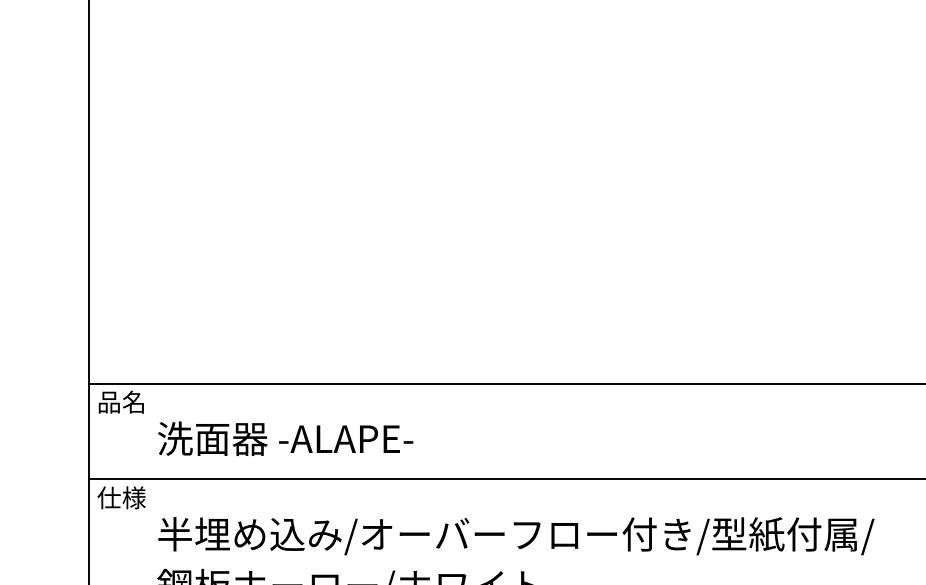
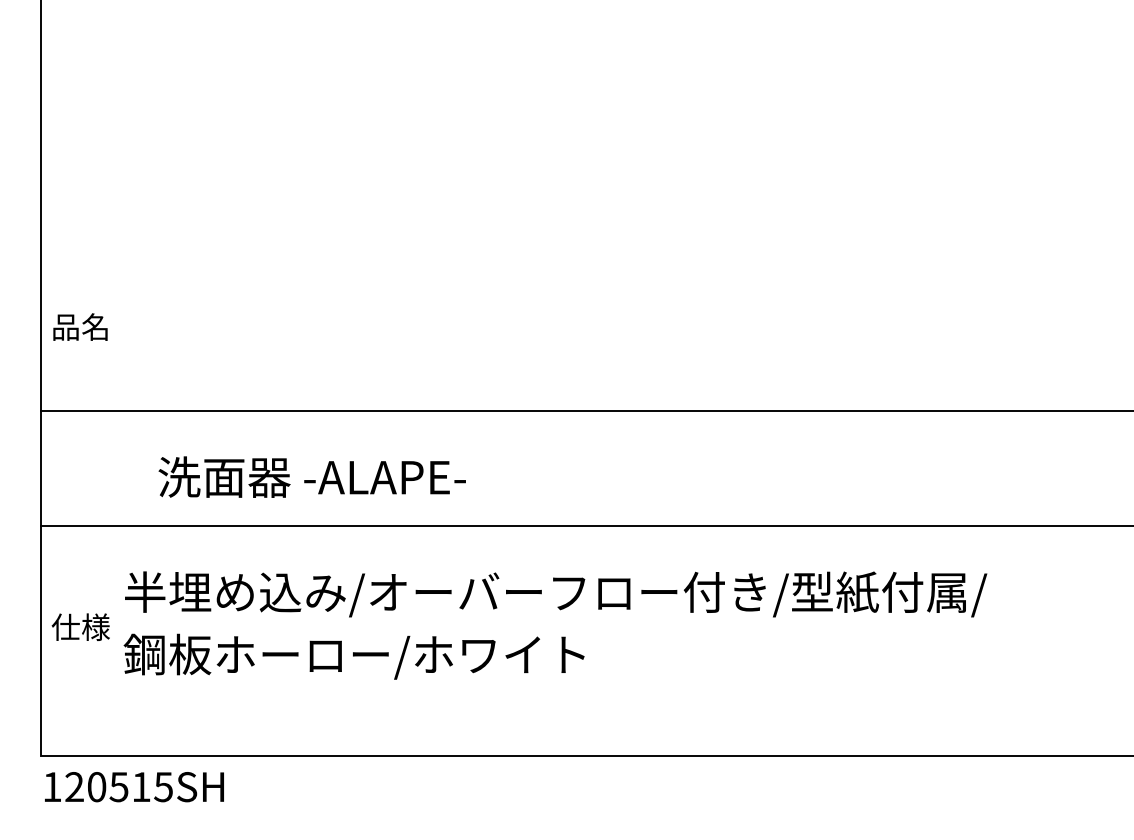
text: (121, 401) -> (80, 326), moved
text: (285, 438) -> (311, 476), moved
text: (121, 497) -> (80, 626), moved

